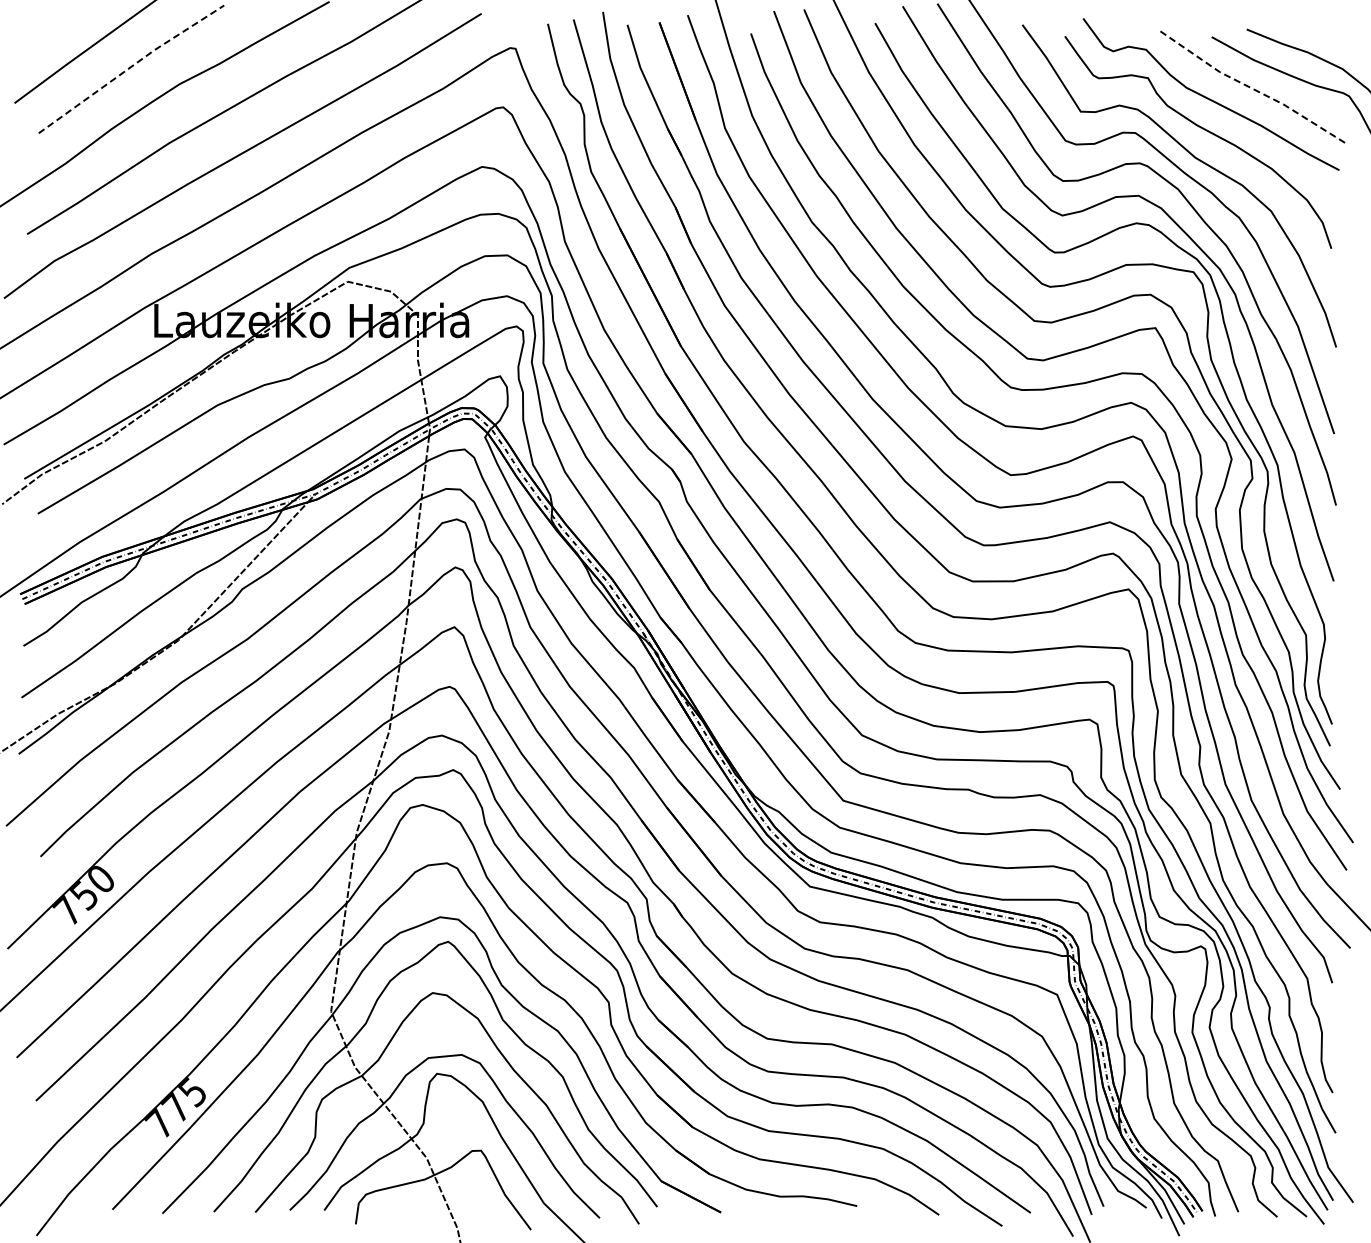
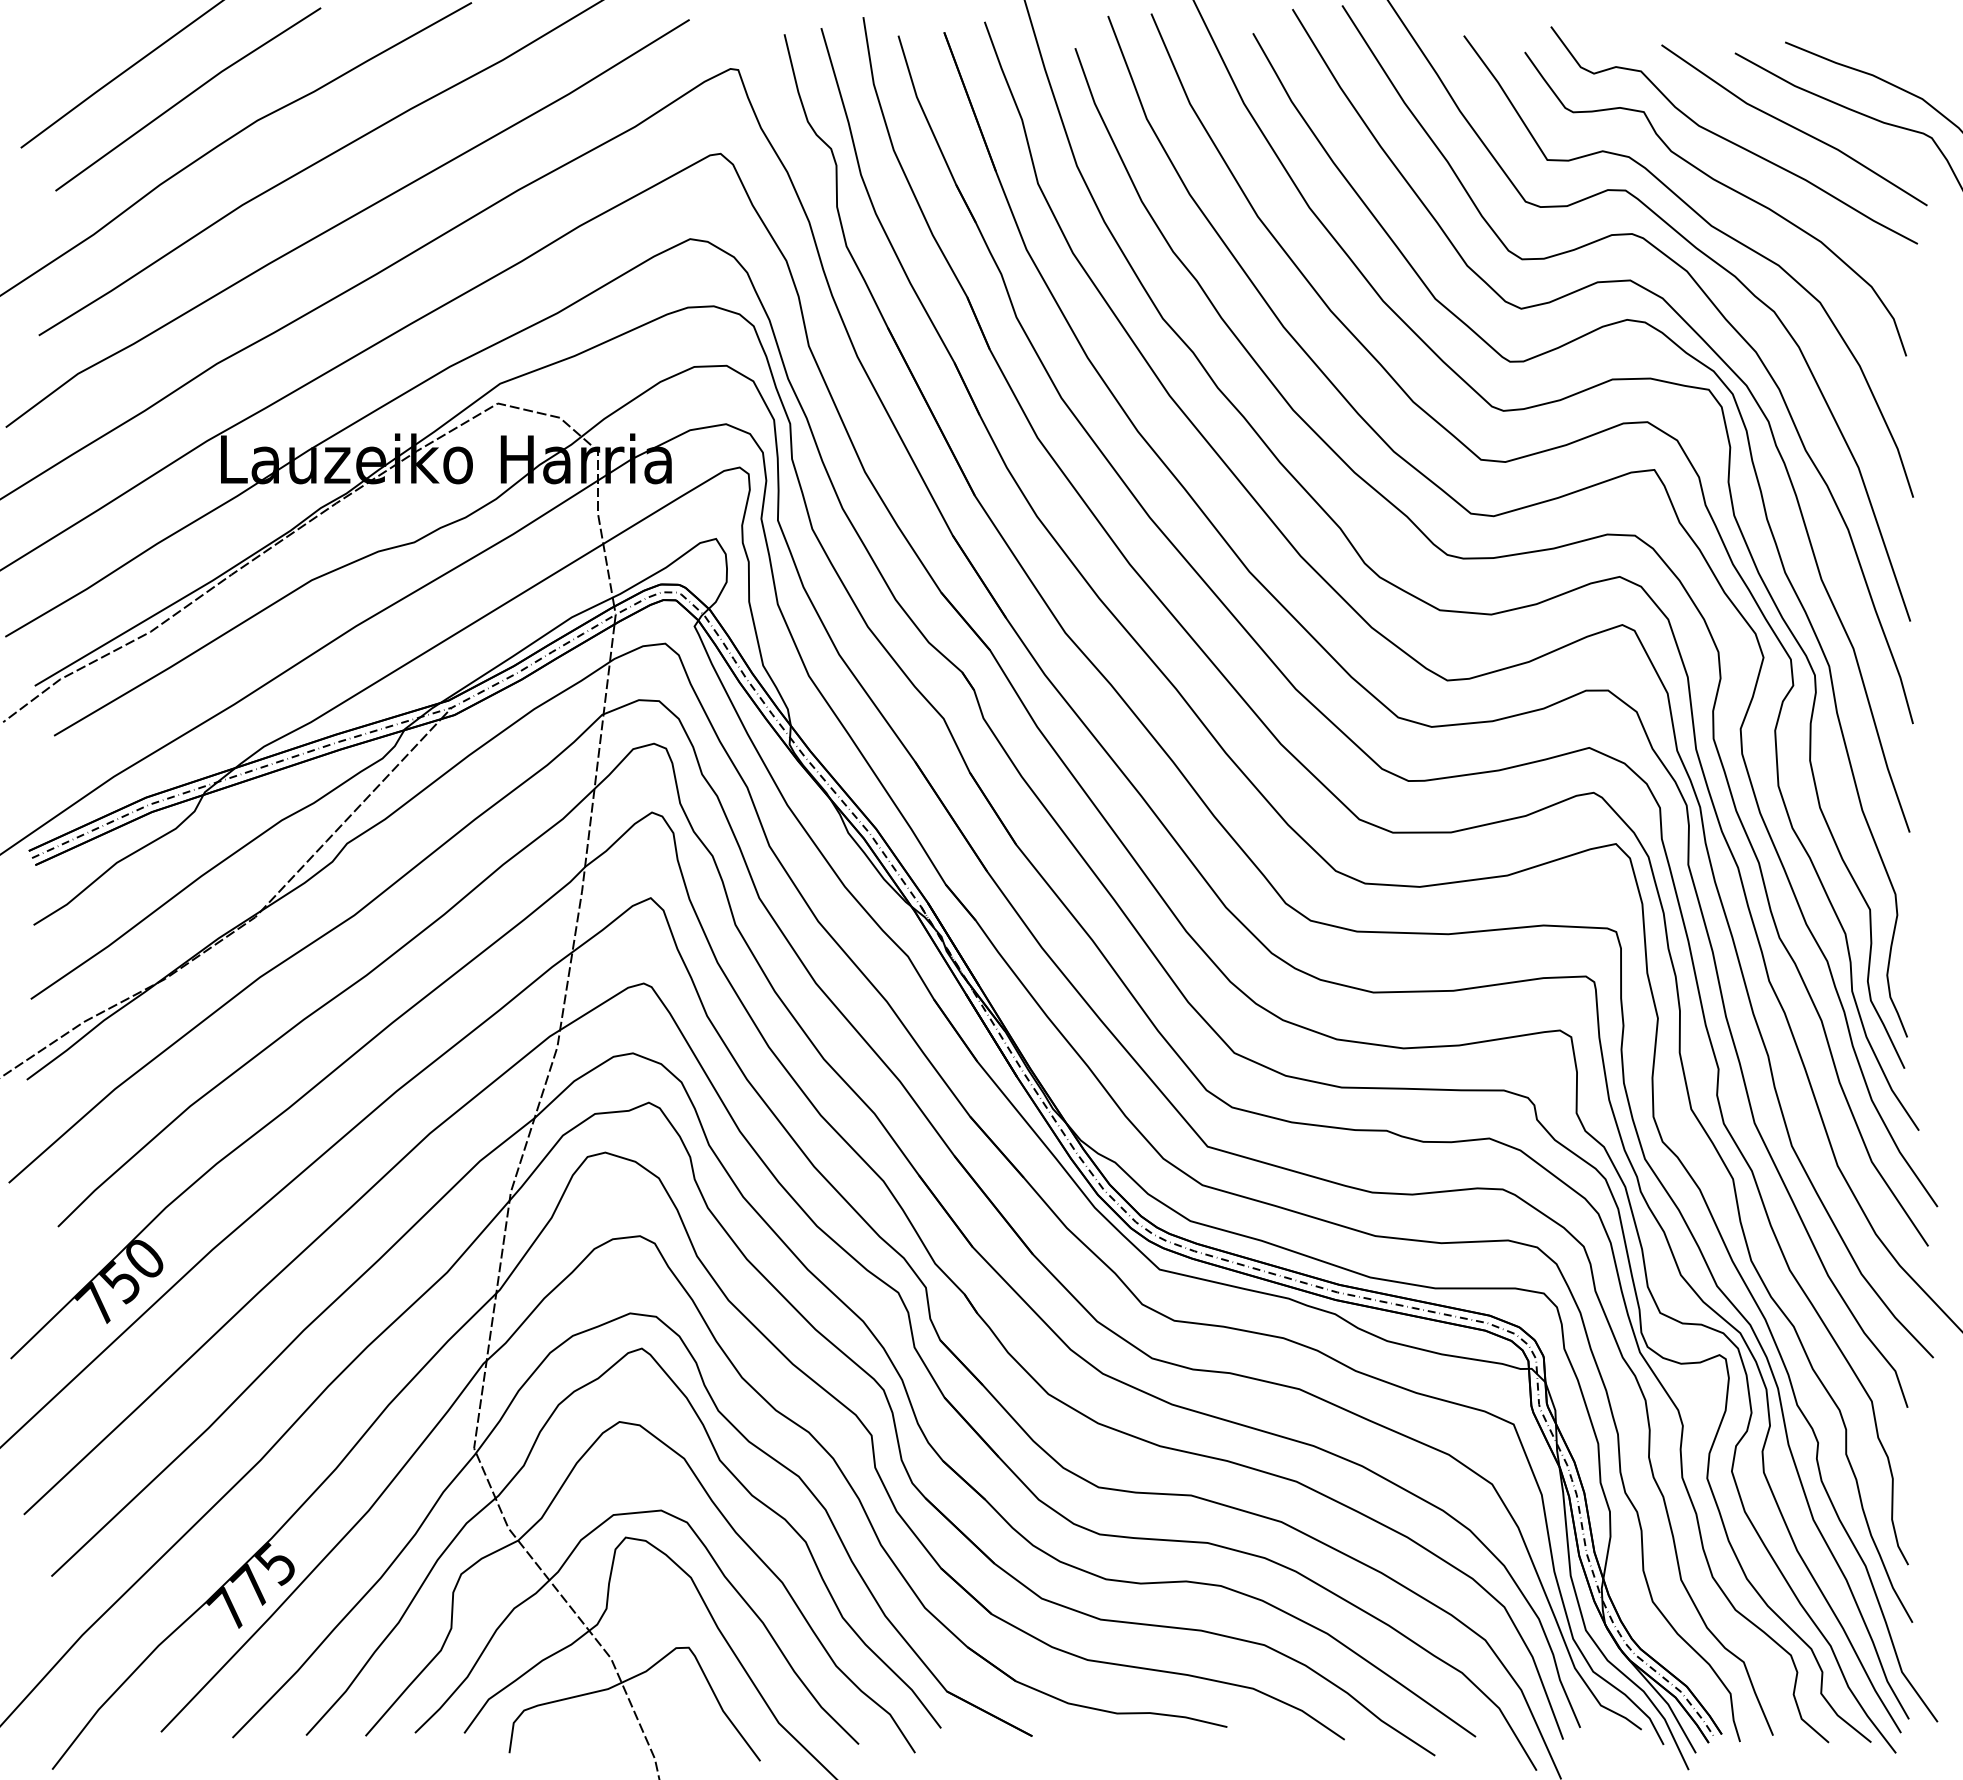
line: (131, 66) -> (188, 95), dashed -> solid
line: (1252, 88) -> (1793, 126), dashed -> solid

